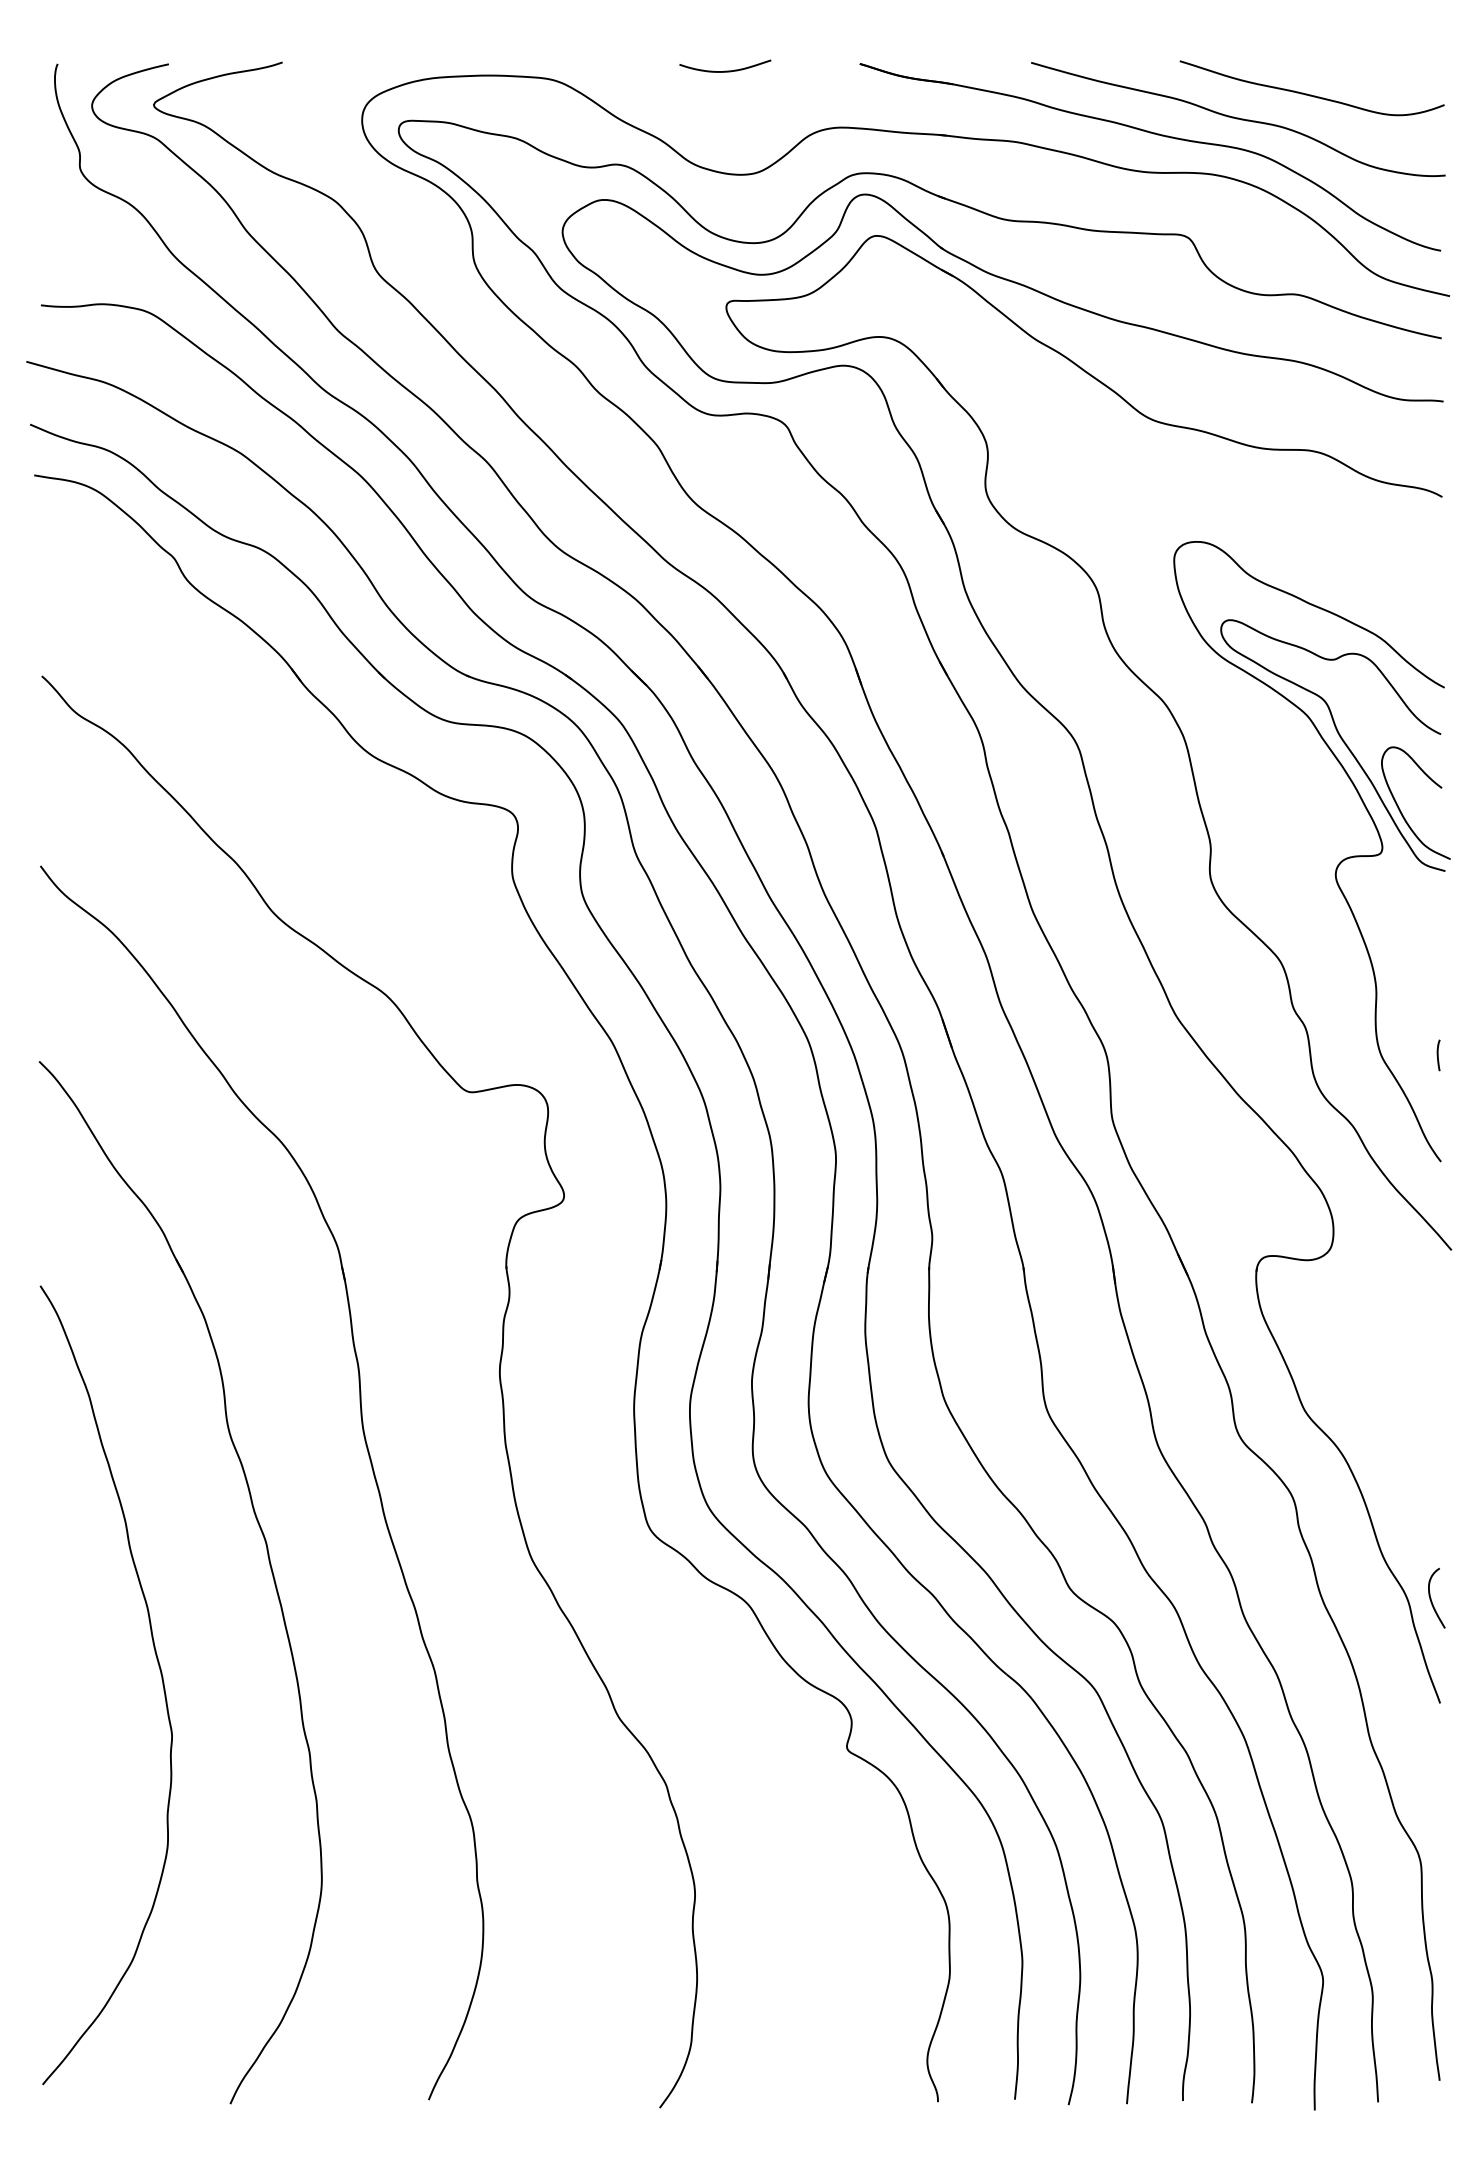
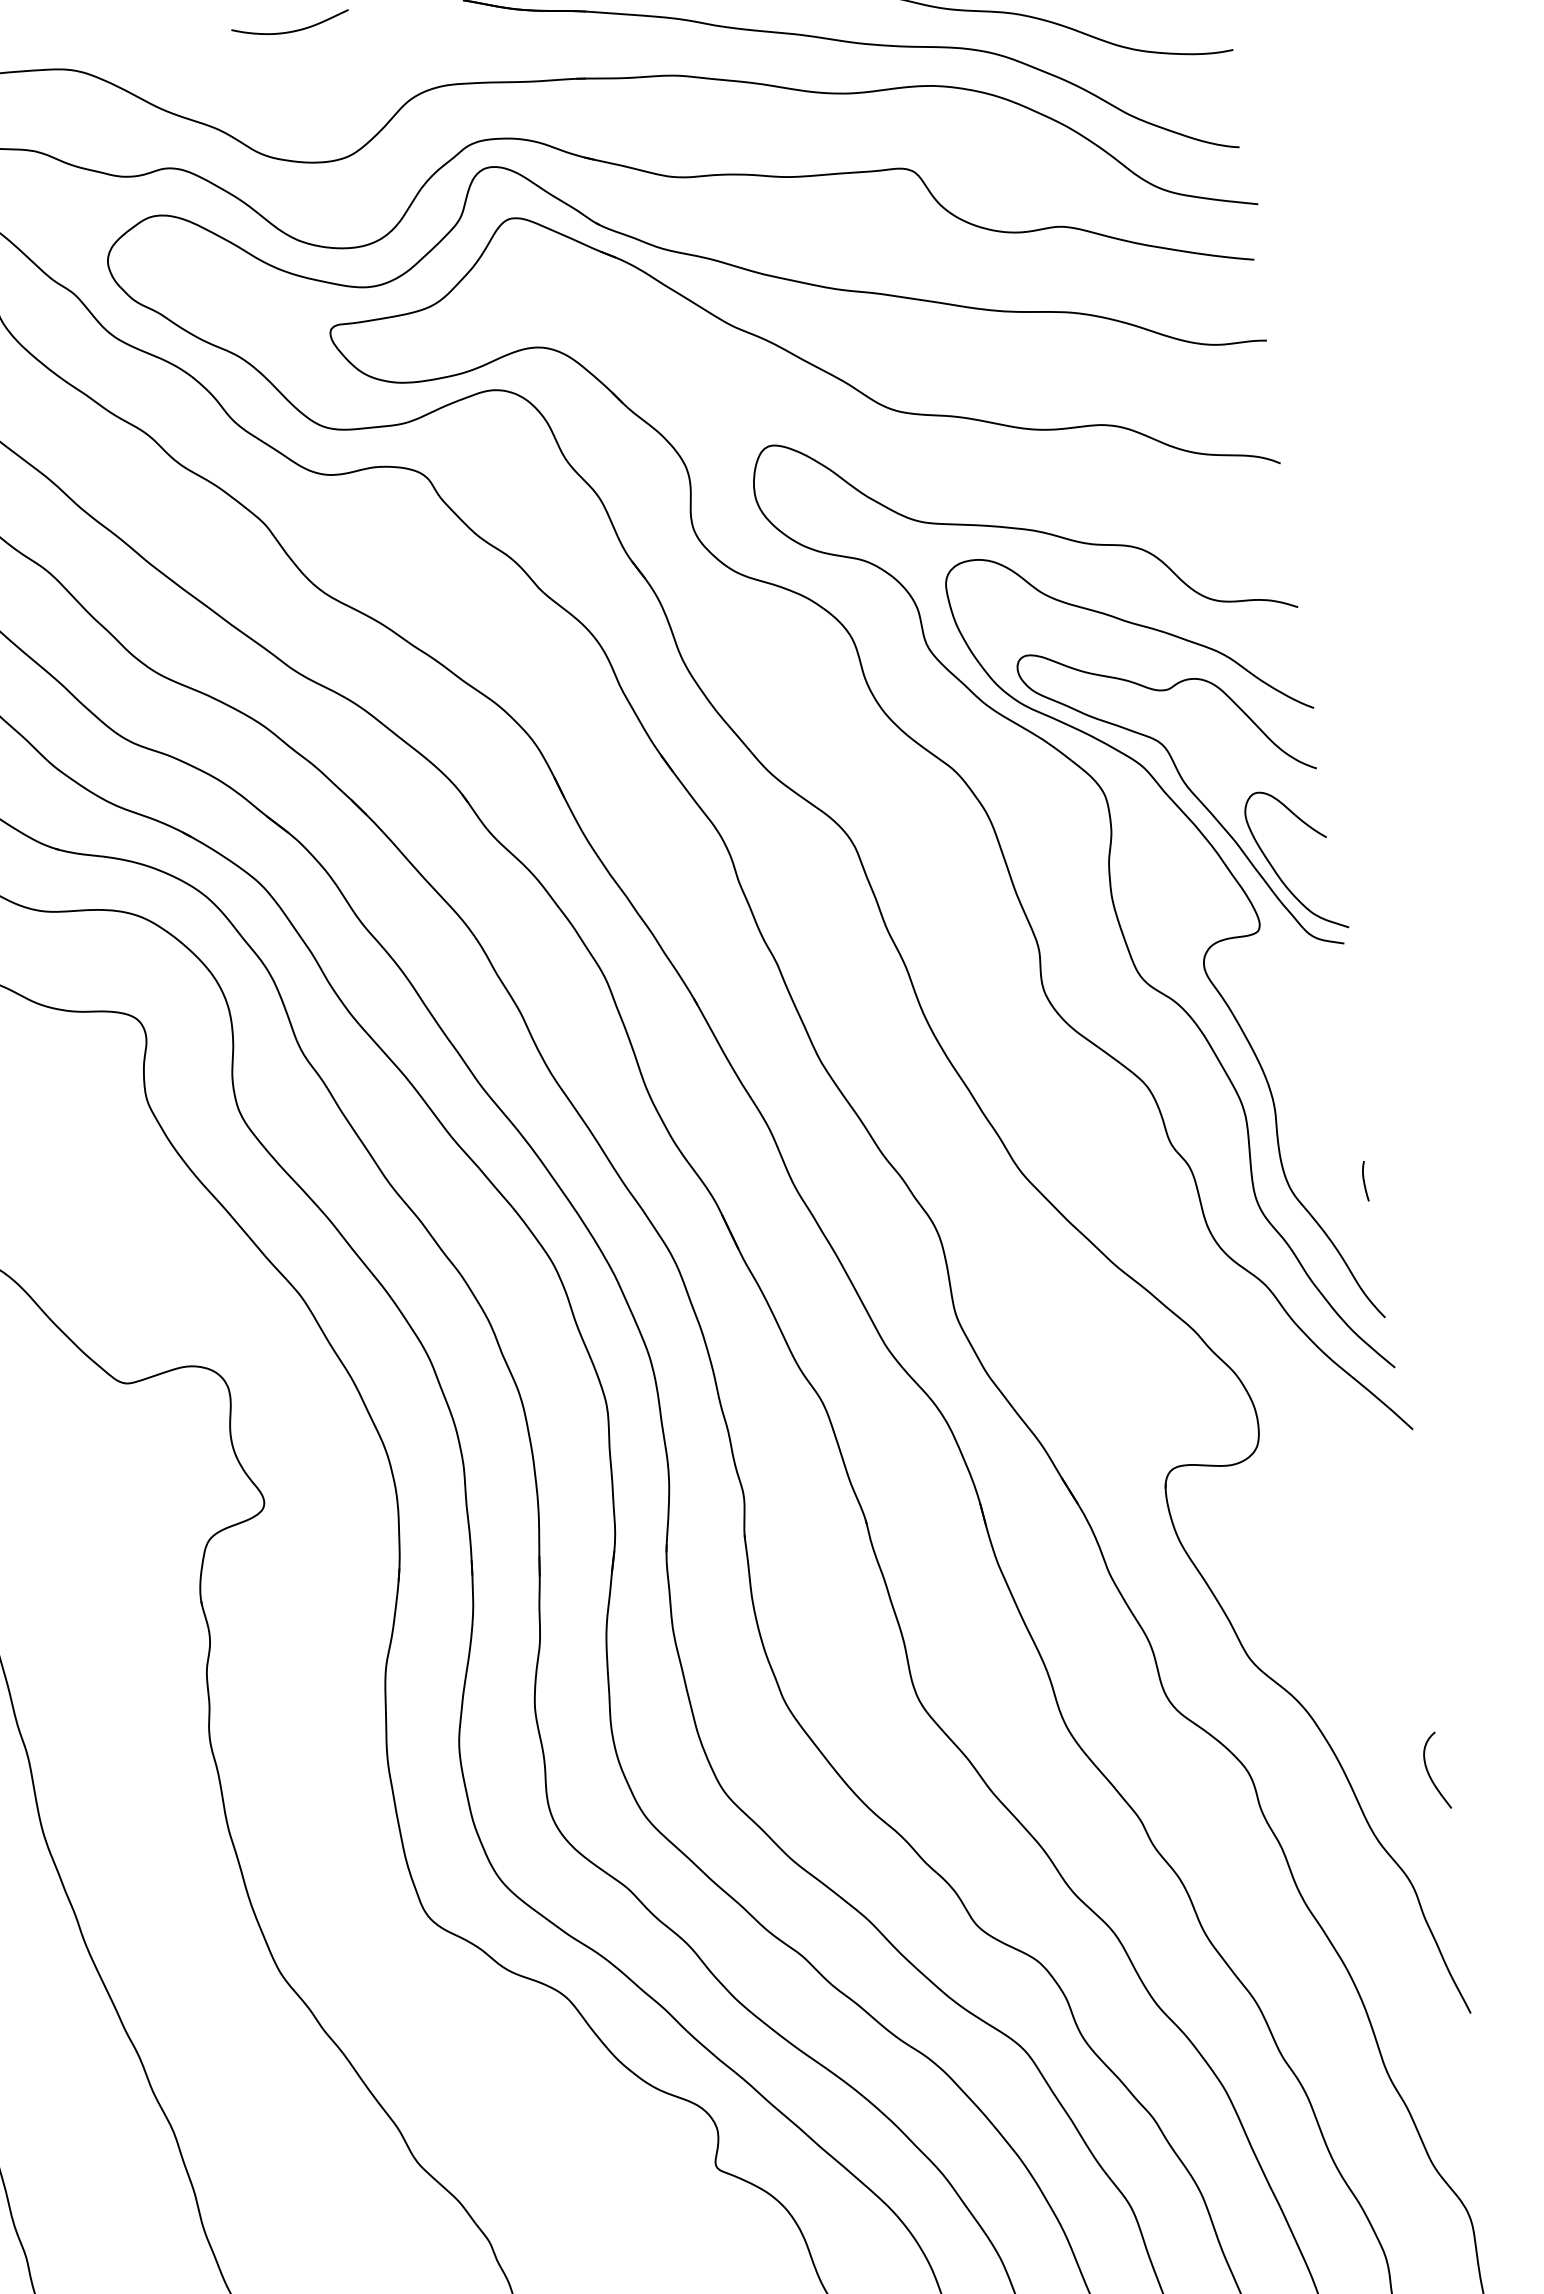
curve: (1270, 814) -> (1110, 898), added
curve: (1431, 1597) -> (1429, 1770), moved

